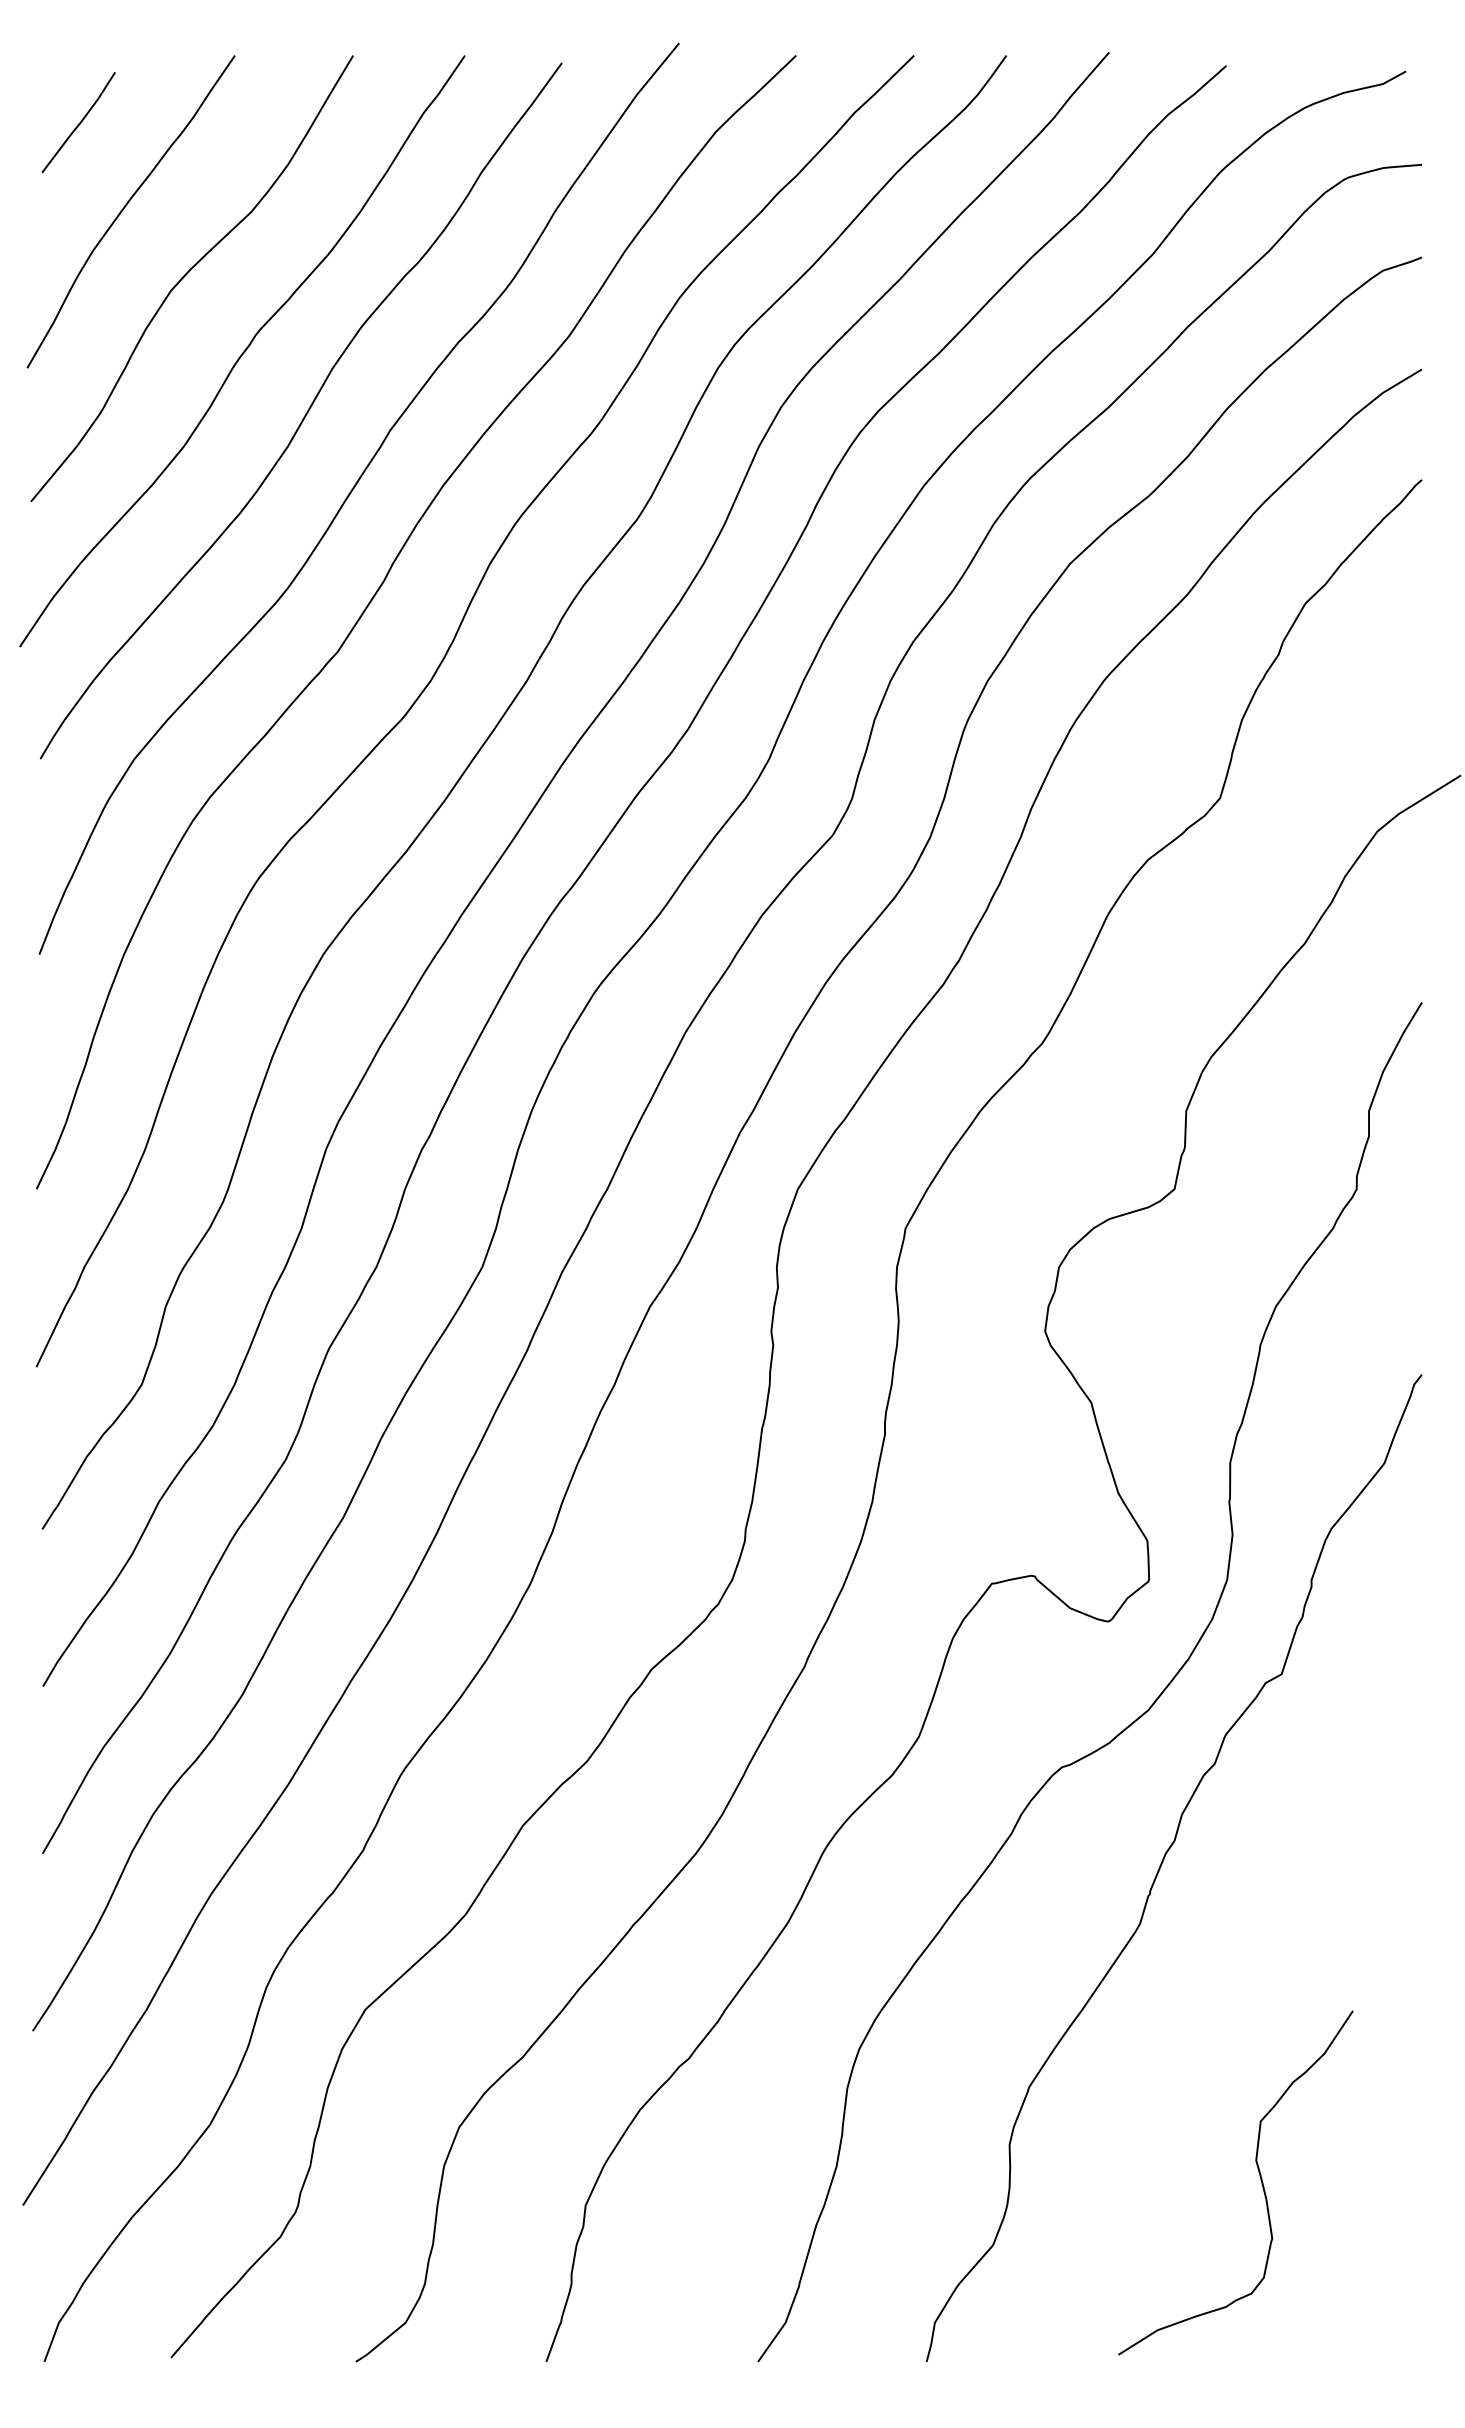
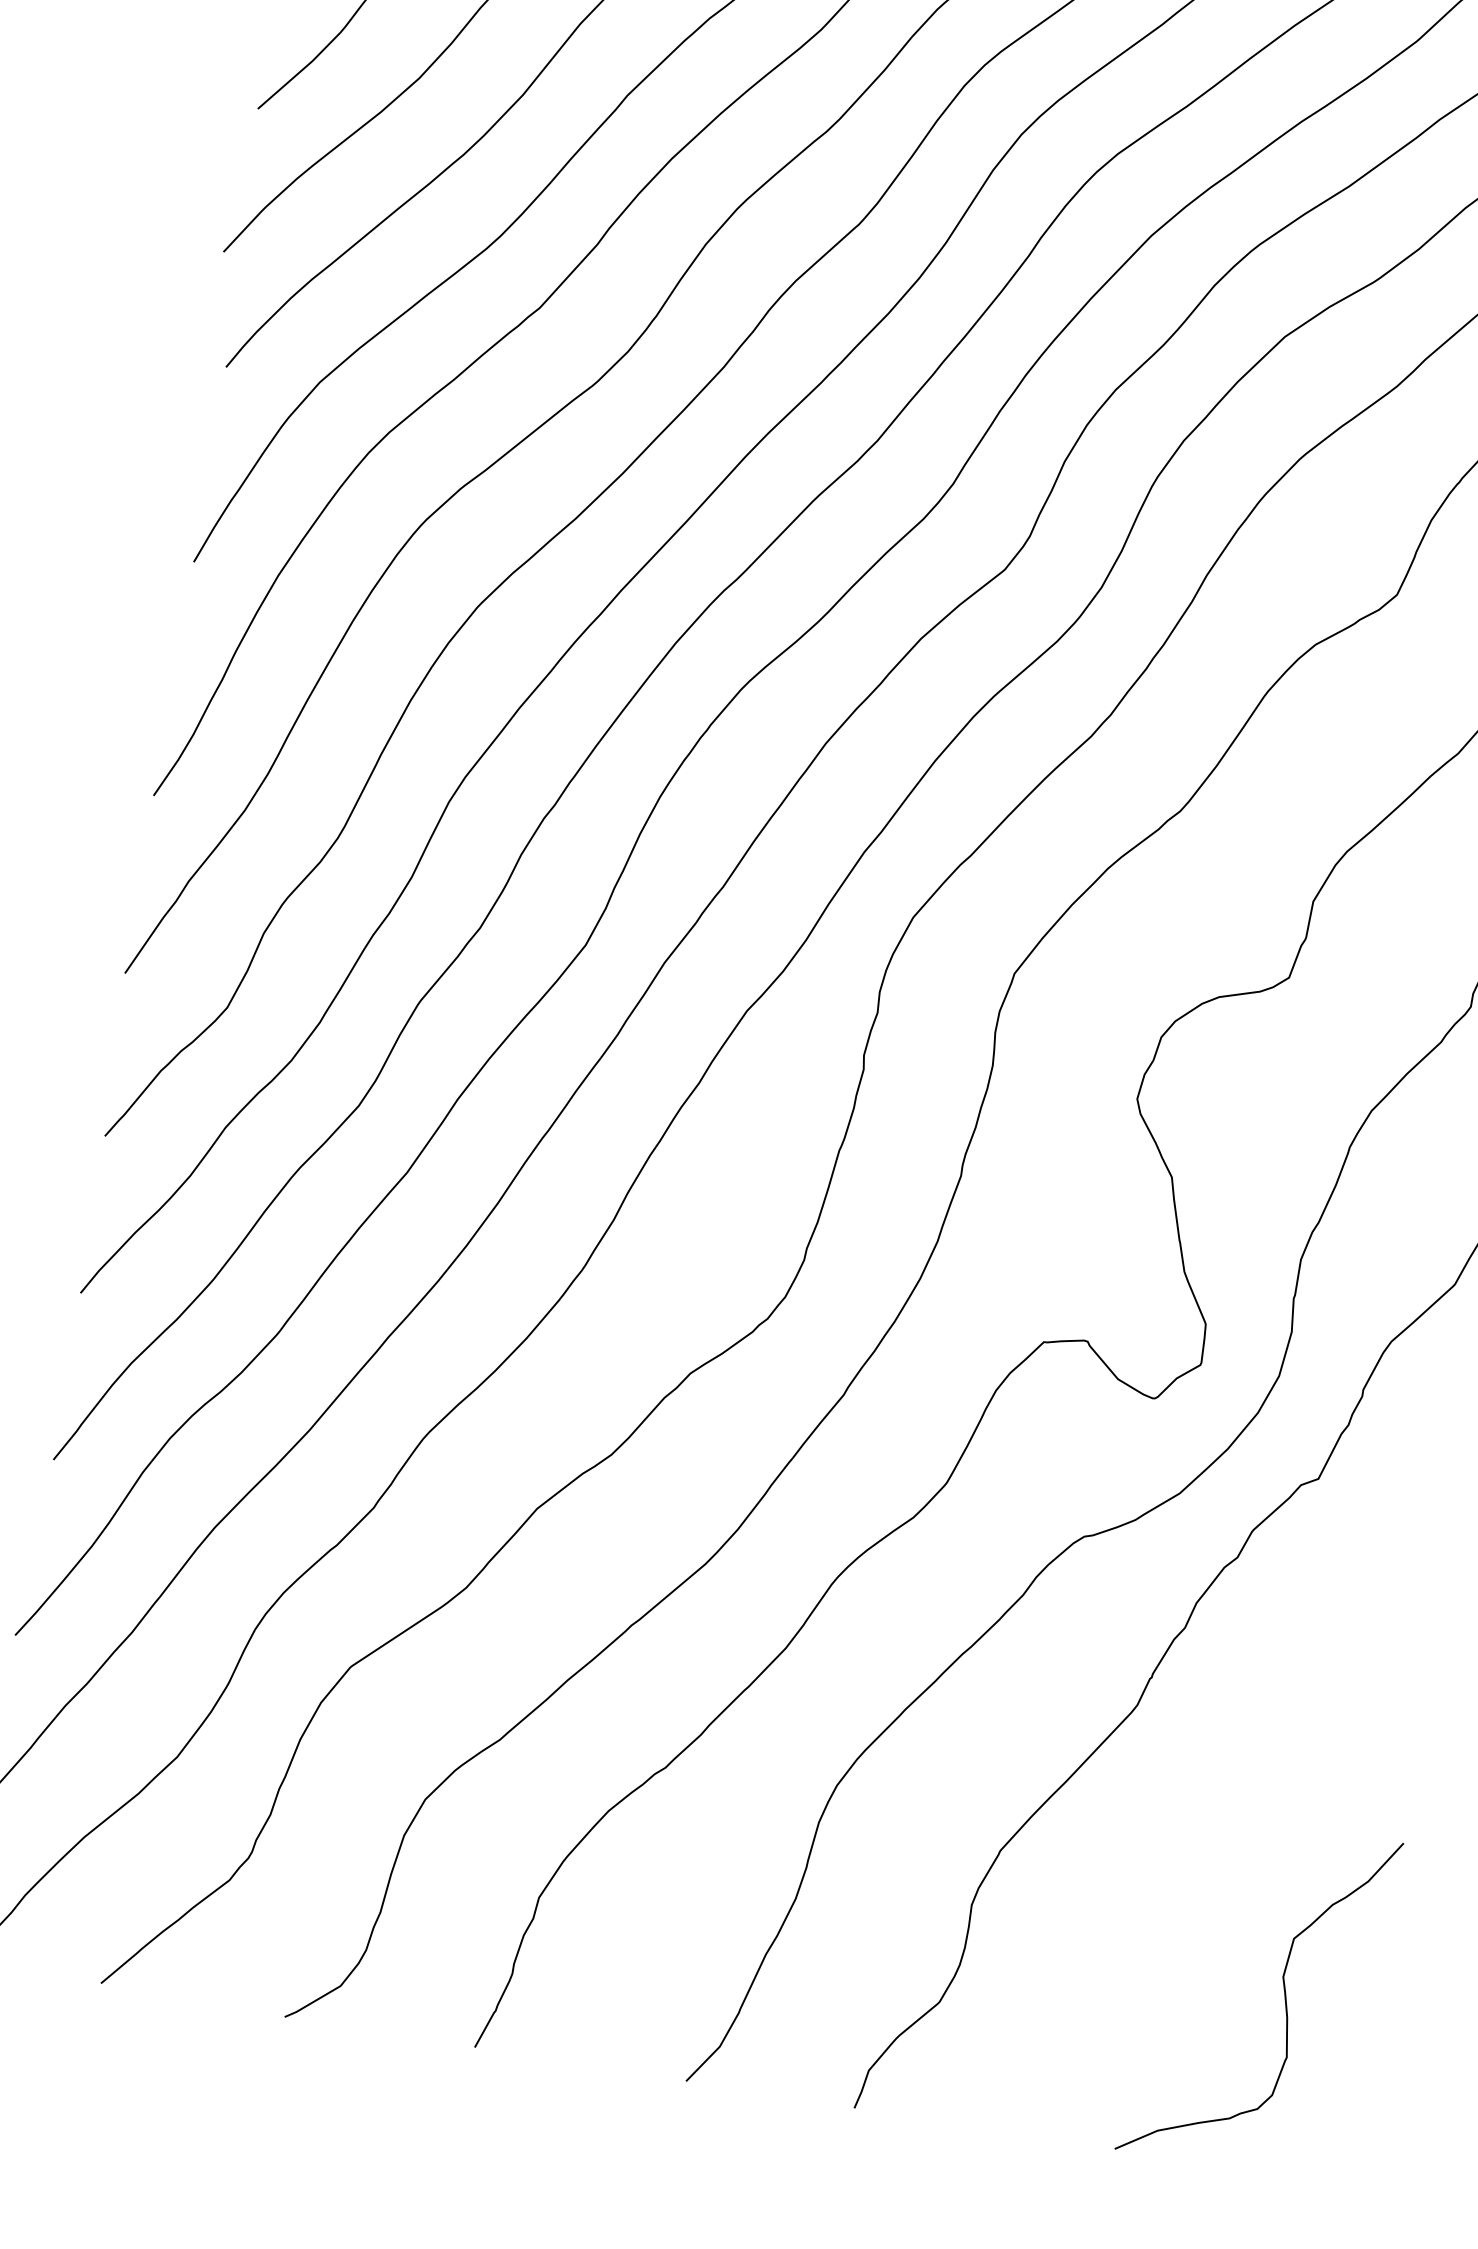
curve: (1259, 2176) -> (1283, 1993), moved

